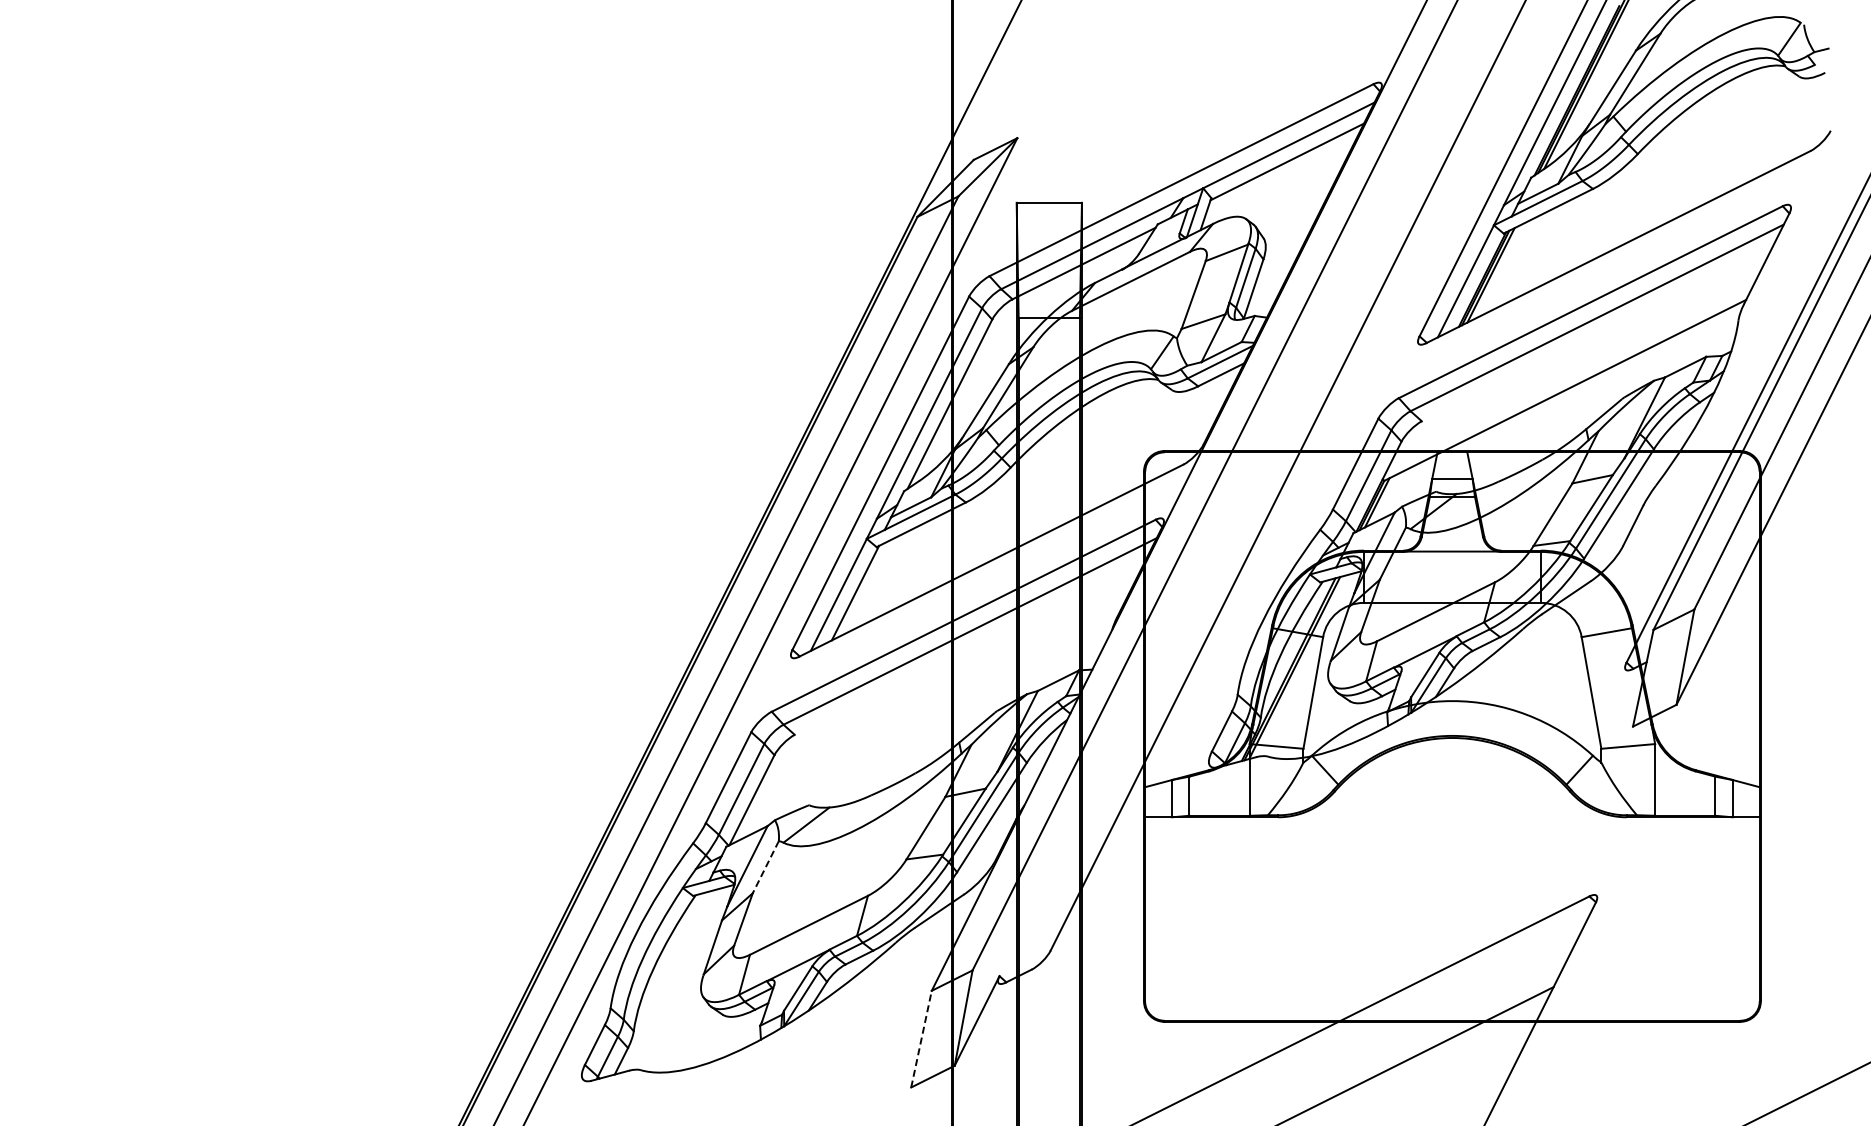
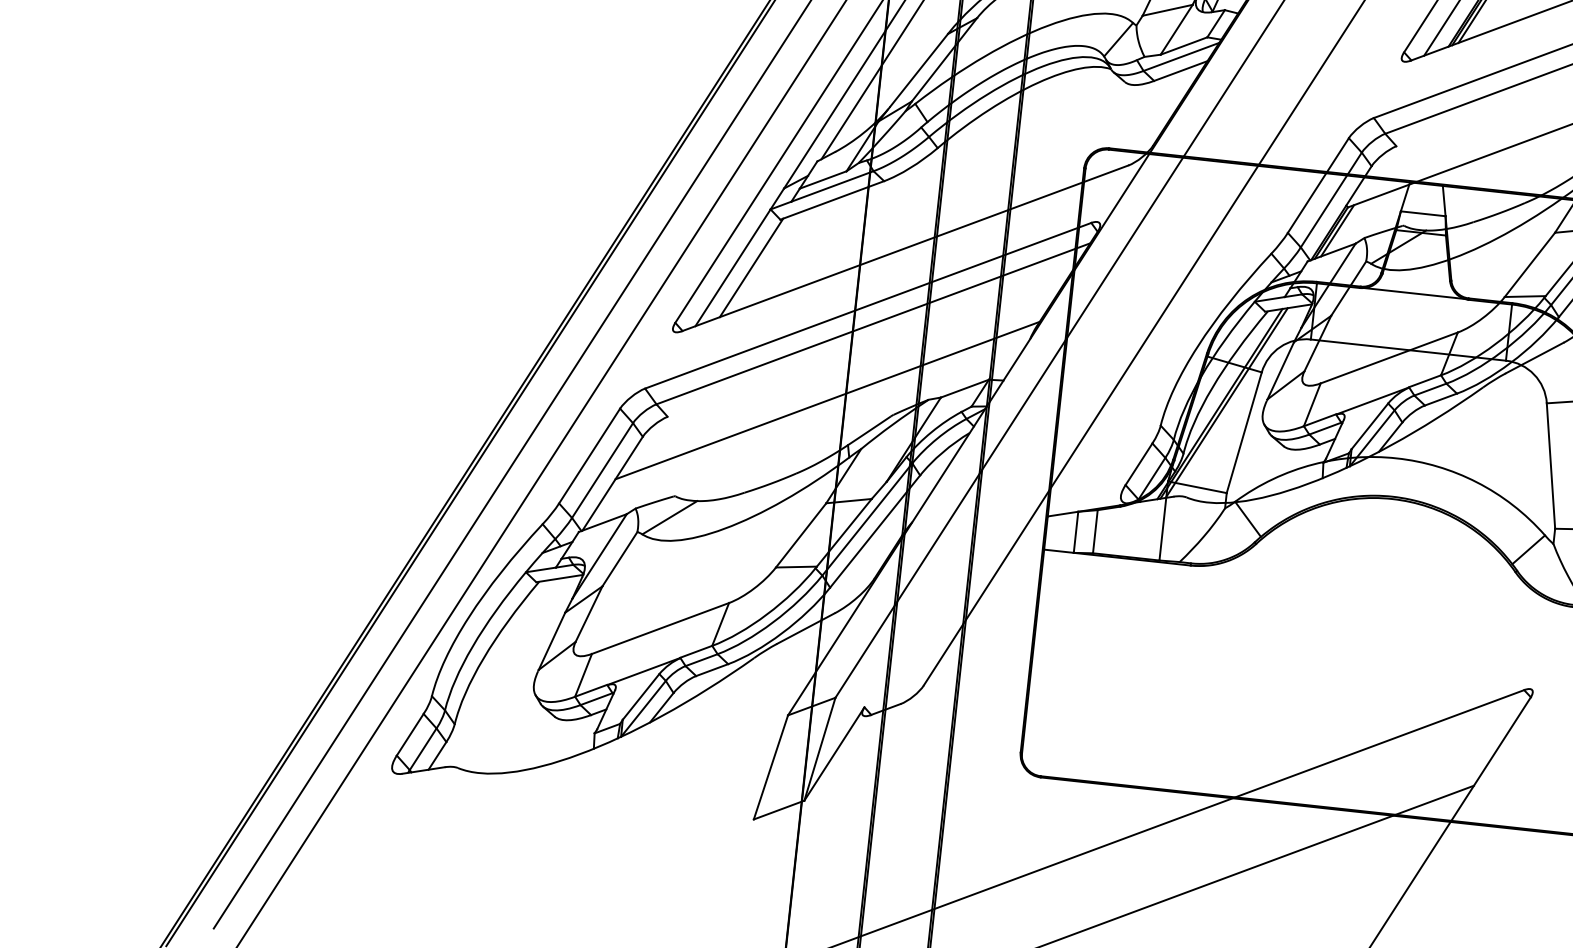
line: (936, 704) -> (827, 400), added
line: (765, 867) -> (619, 559), dashed -> solid
line: (921, 1038) -> (771, 766), dashed -> solid

